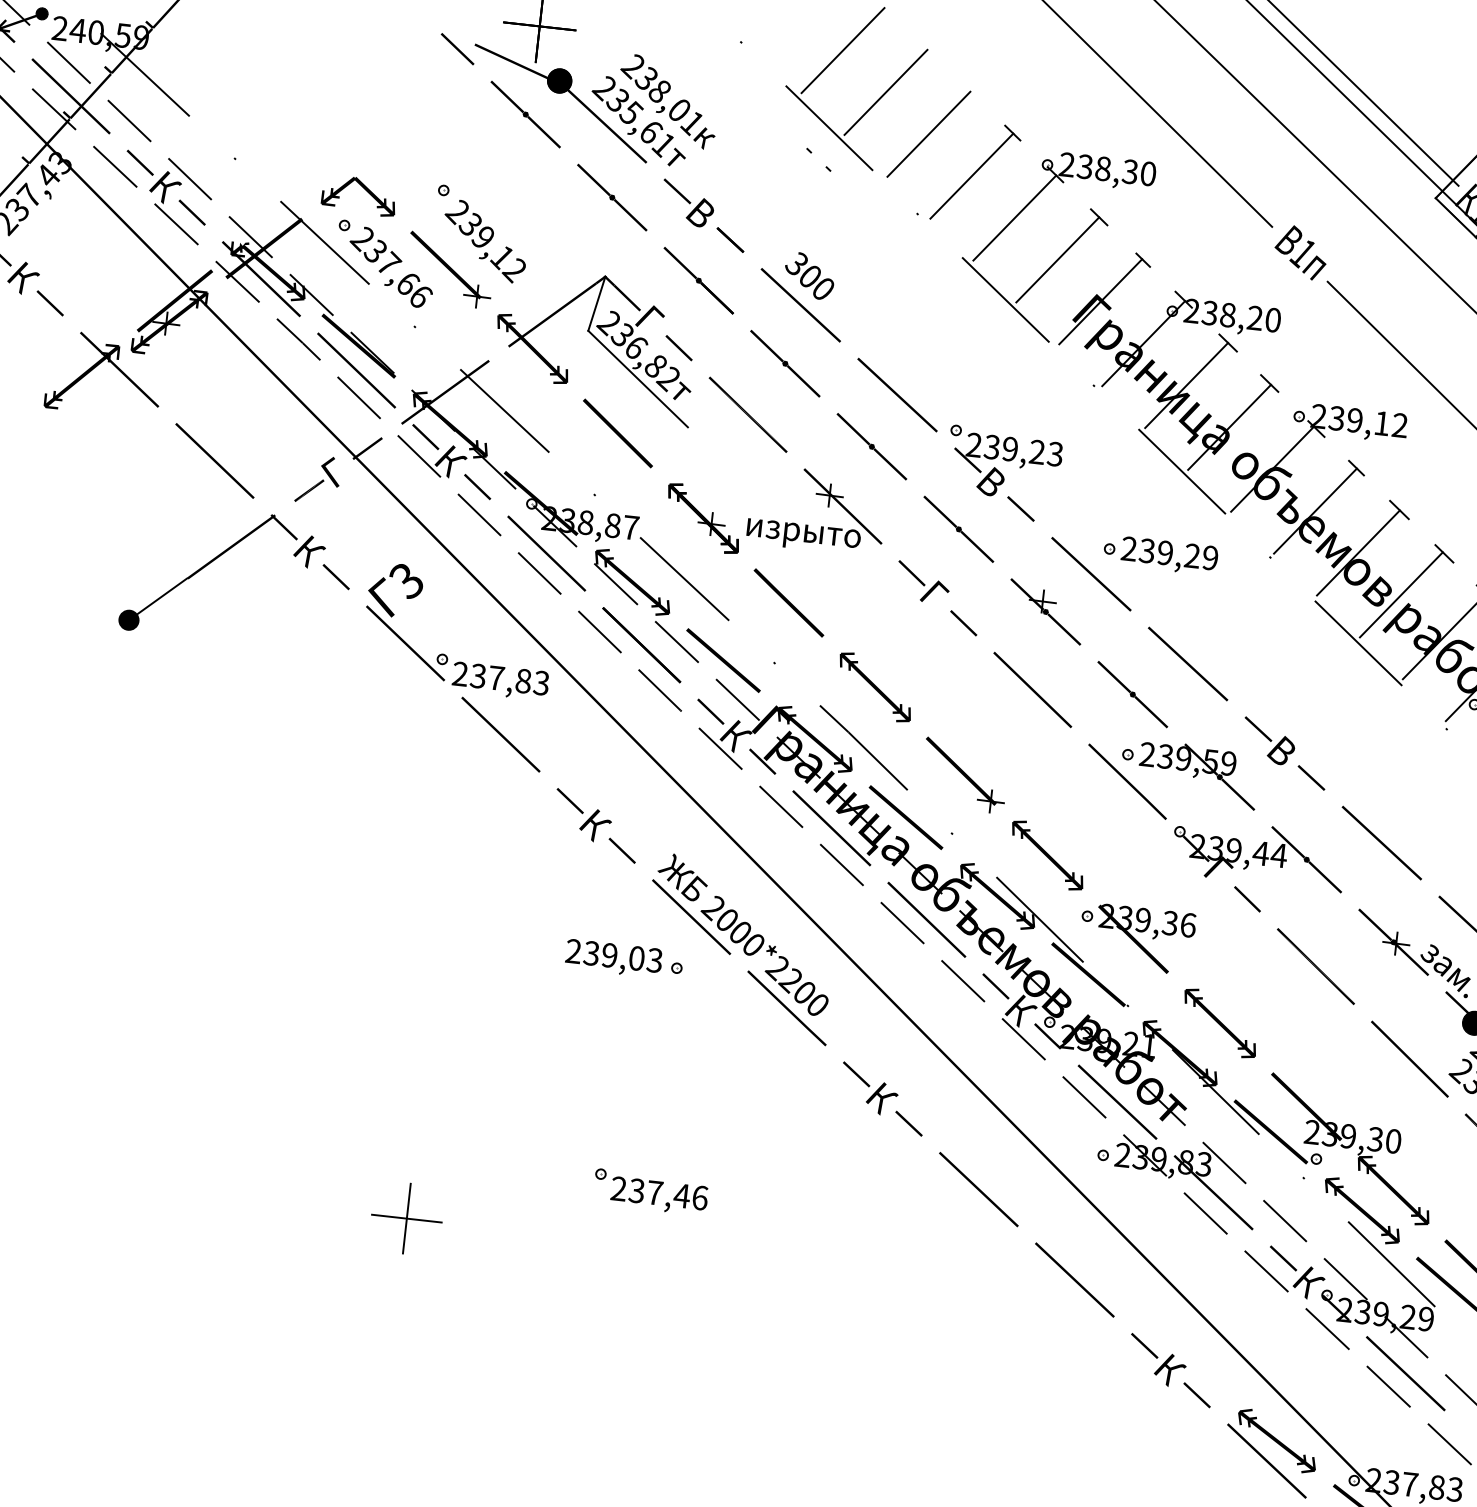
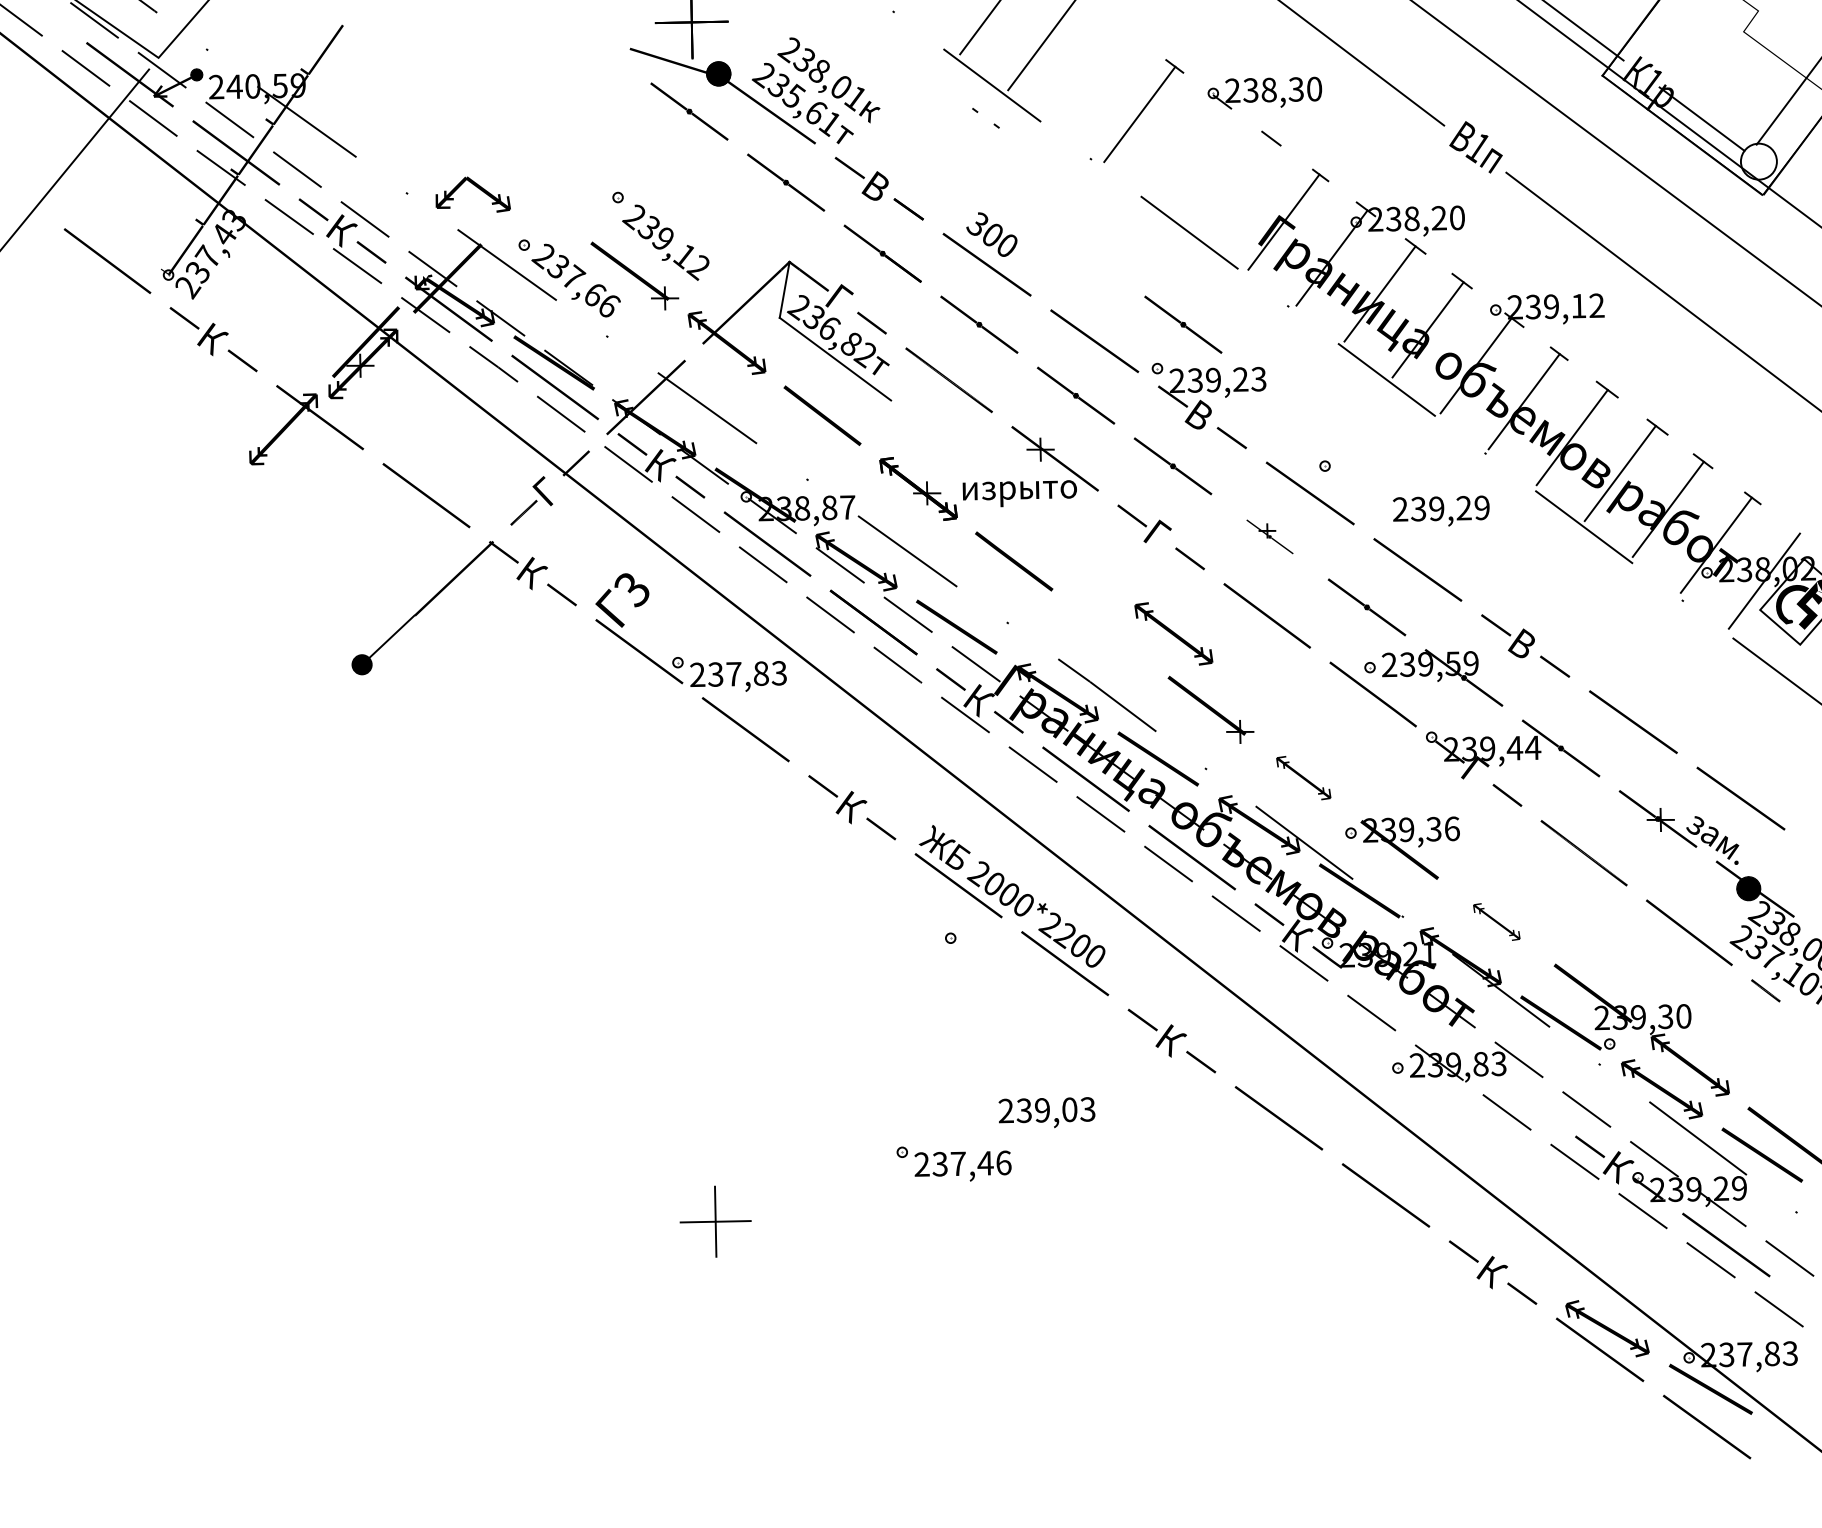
line: (456, 48) -> (612, 55), removed
line: (928, 134) -> (1091, 78), removed
part: (364, 190) -> (477, 188), moved
line: (1014, 217) -> (1187, 149), removed
line: (1057, 259) -> (1235, 185), removed
part: (987, 390) -> (1183, 324), added
text: (1169, 555) -> (1441, 510), moved
part: (1045, 611) -> (1269, 536), size x0.6
part: (875, 686) -> (1173, 633), moved
part: (1047, 854) -> (1303, 777), size x0.7
text: (613, 958) -> (1046, 1112), moved
part: (1220, 1022) -> (1496, 921), size x0.6
fill: (1116, 1102) -> (1404, 1013), removed
fill: (1212, 1192) -> (1511, 1090), removed

